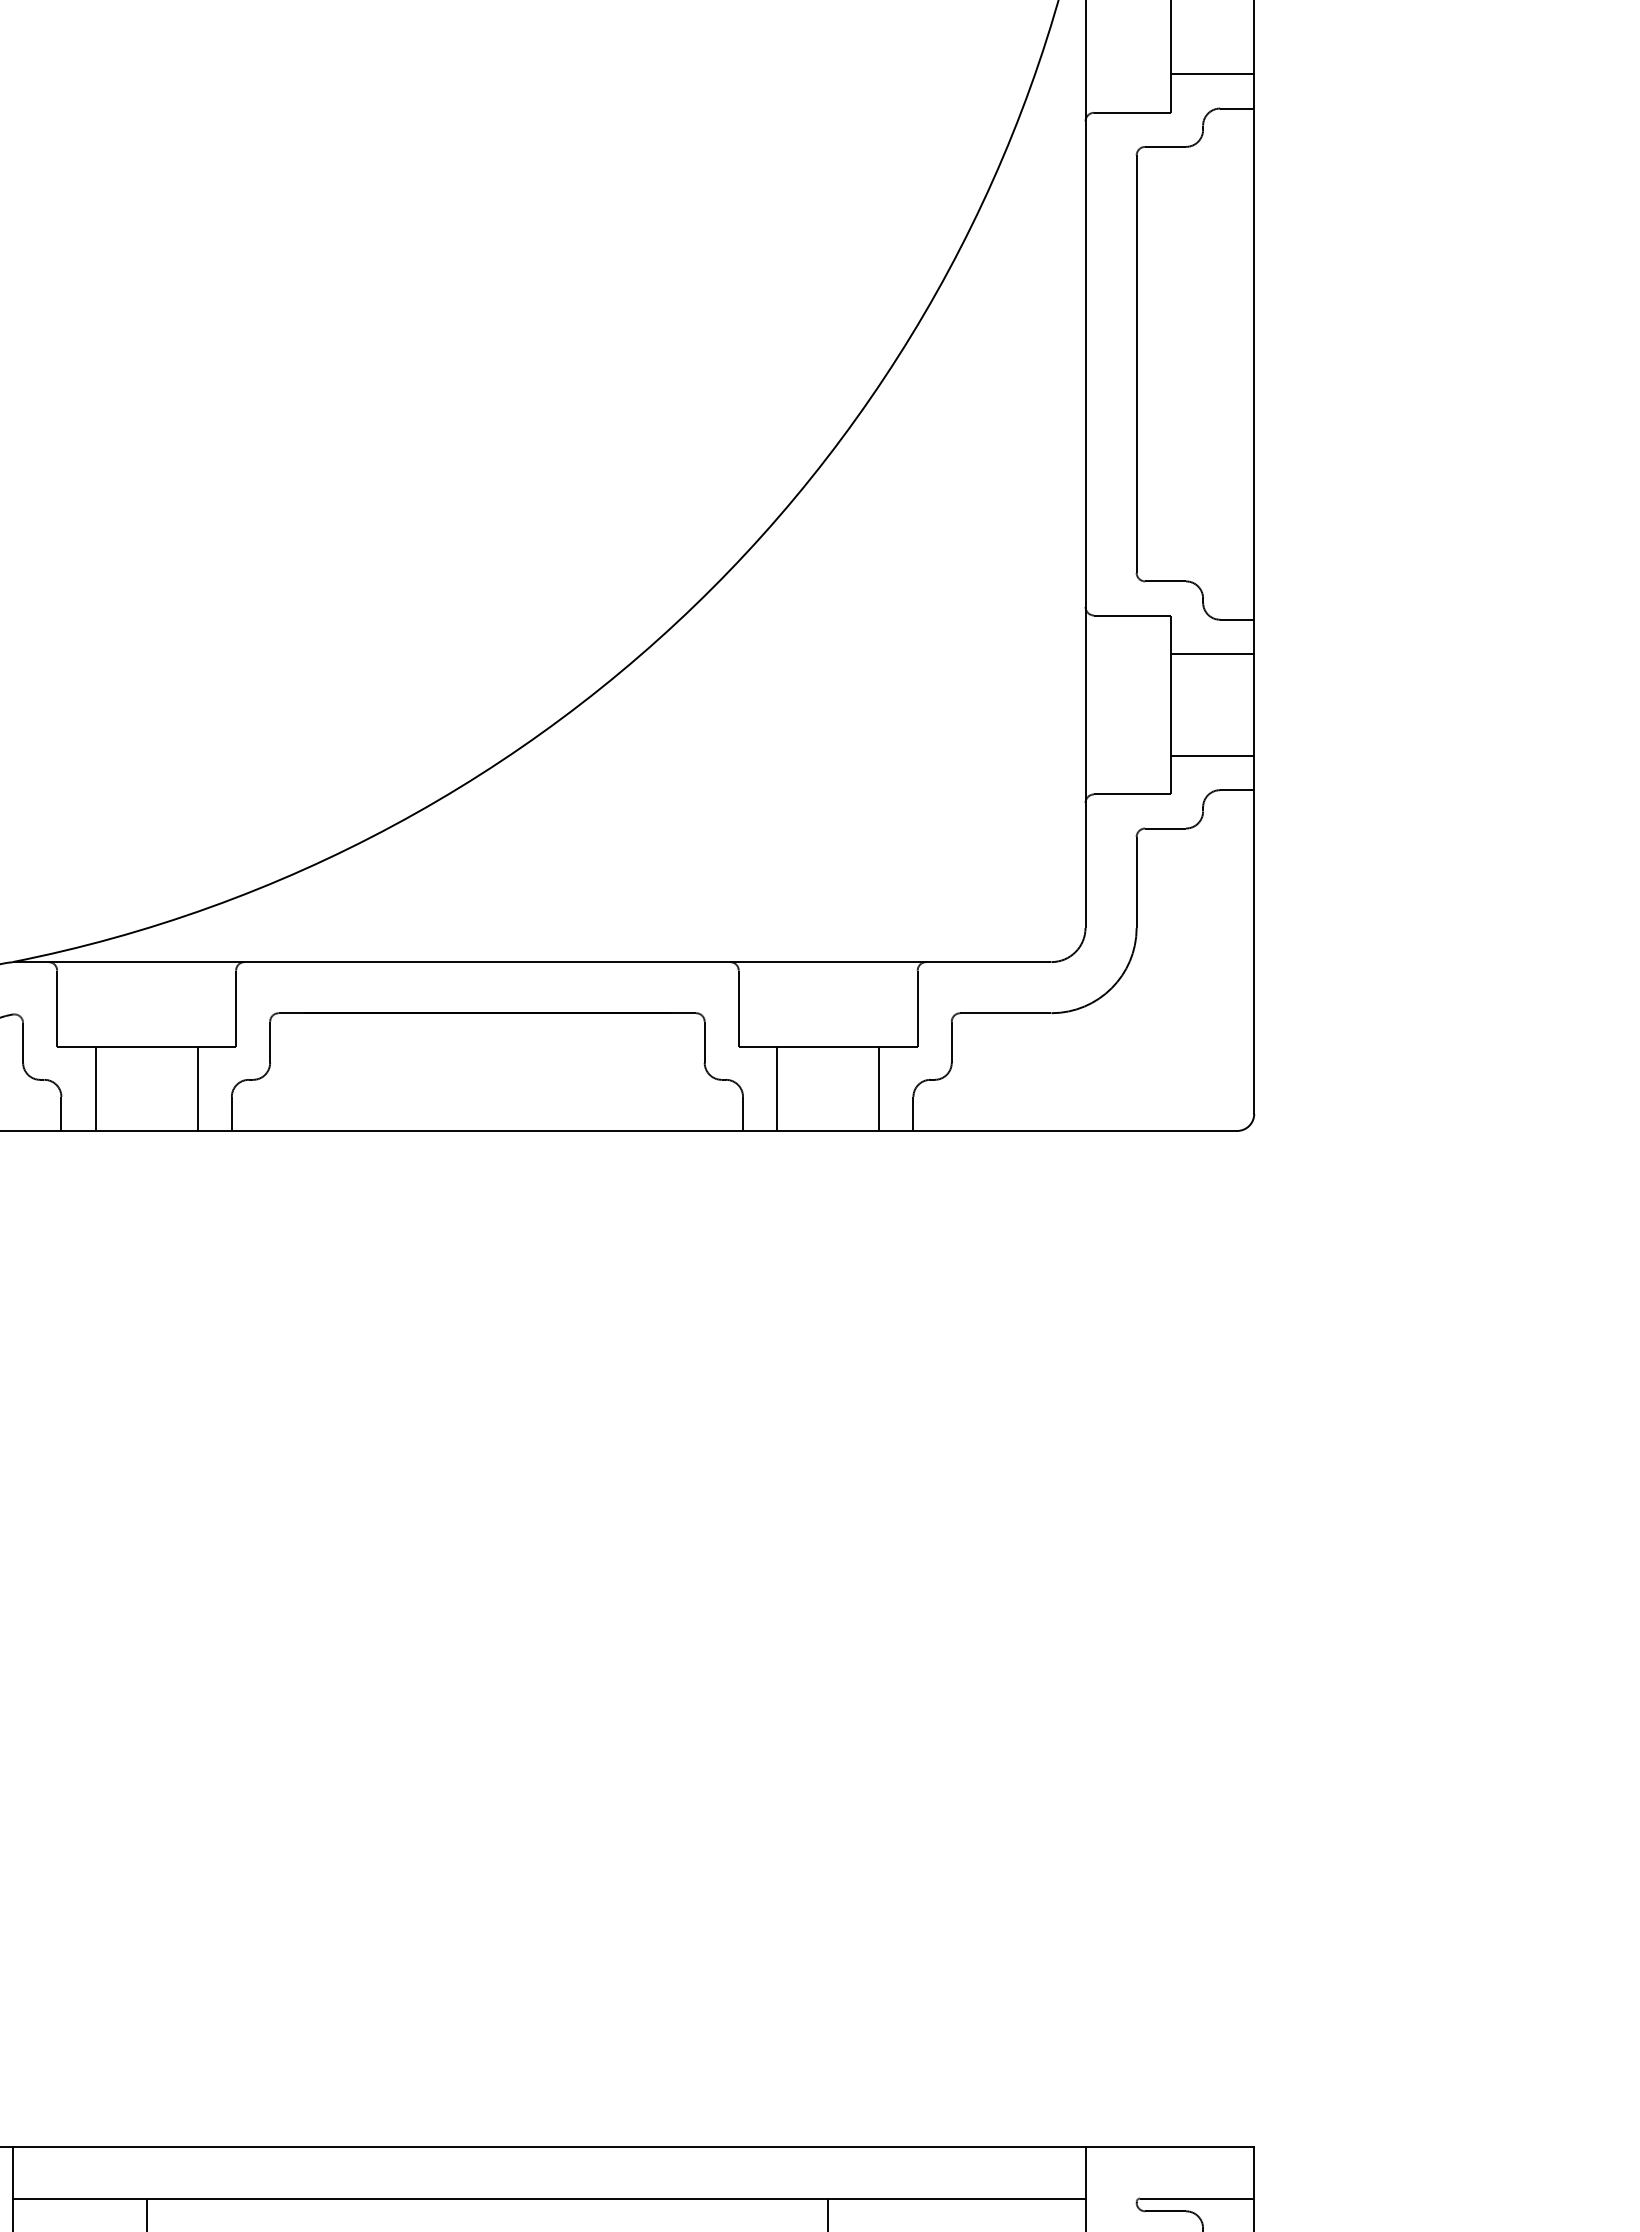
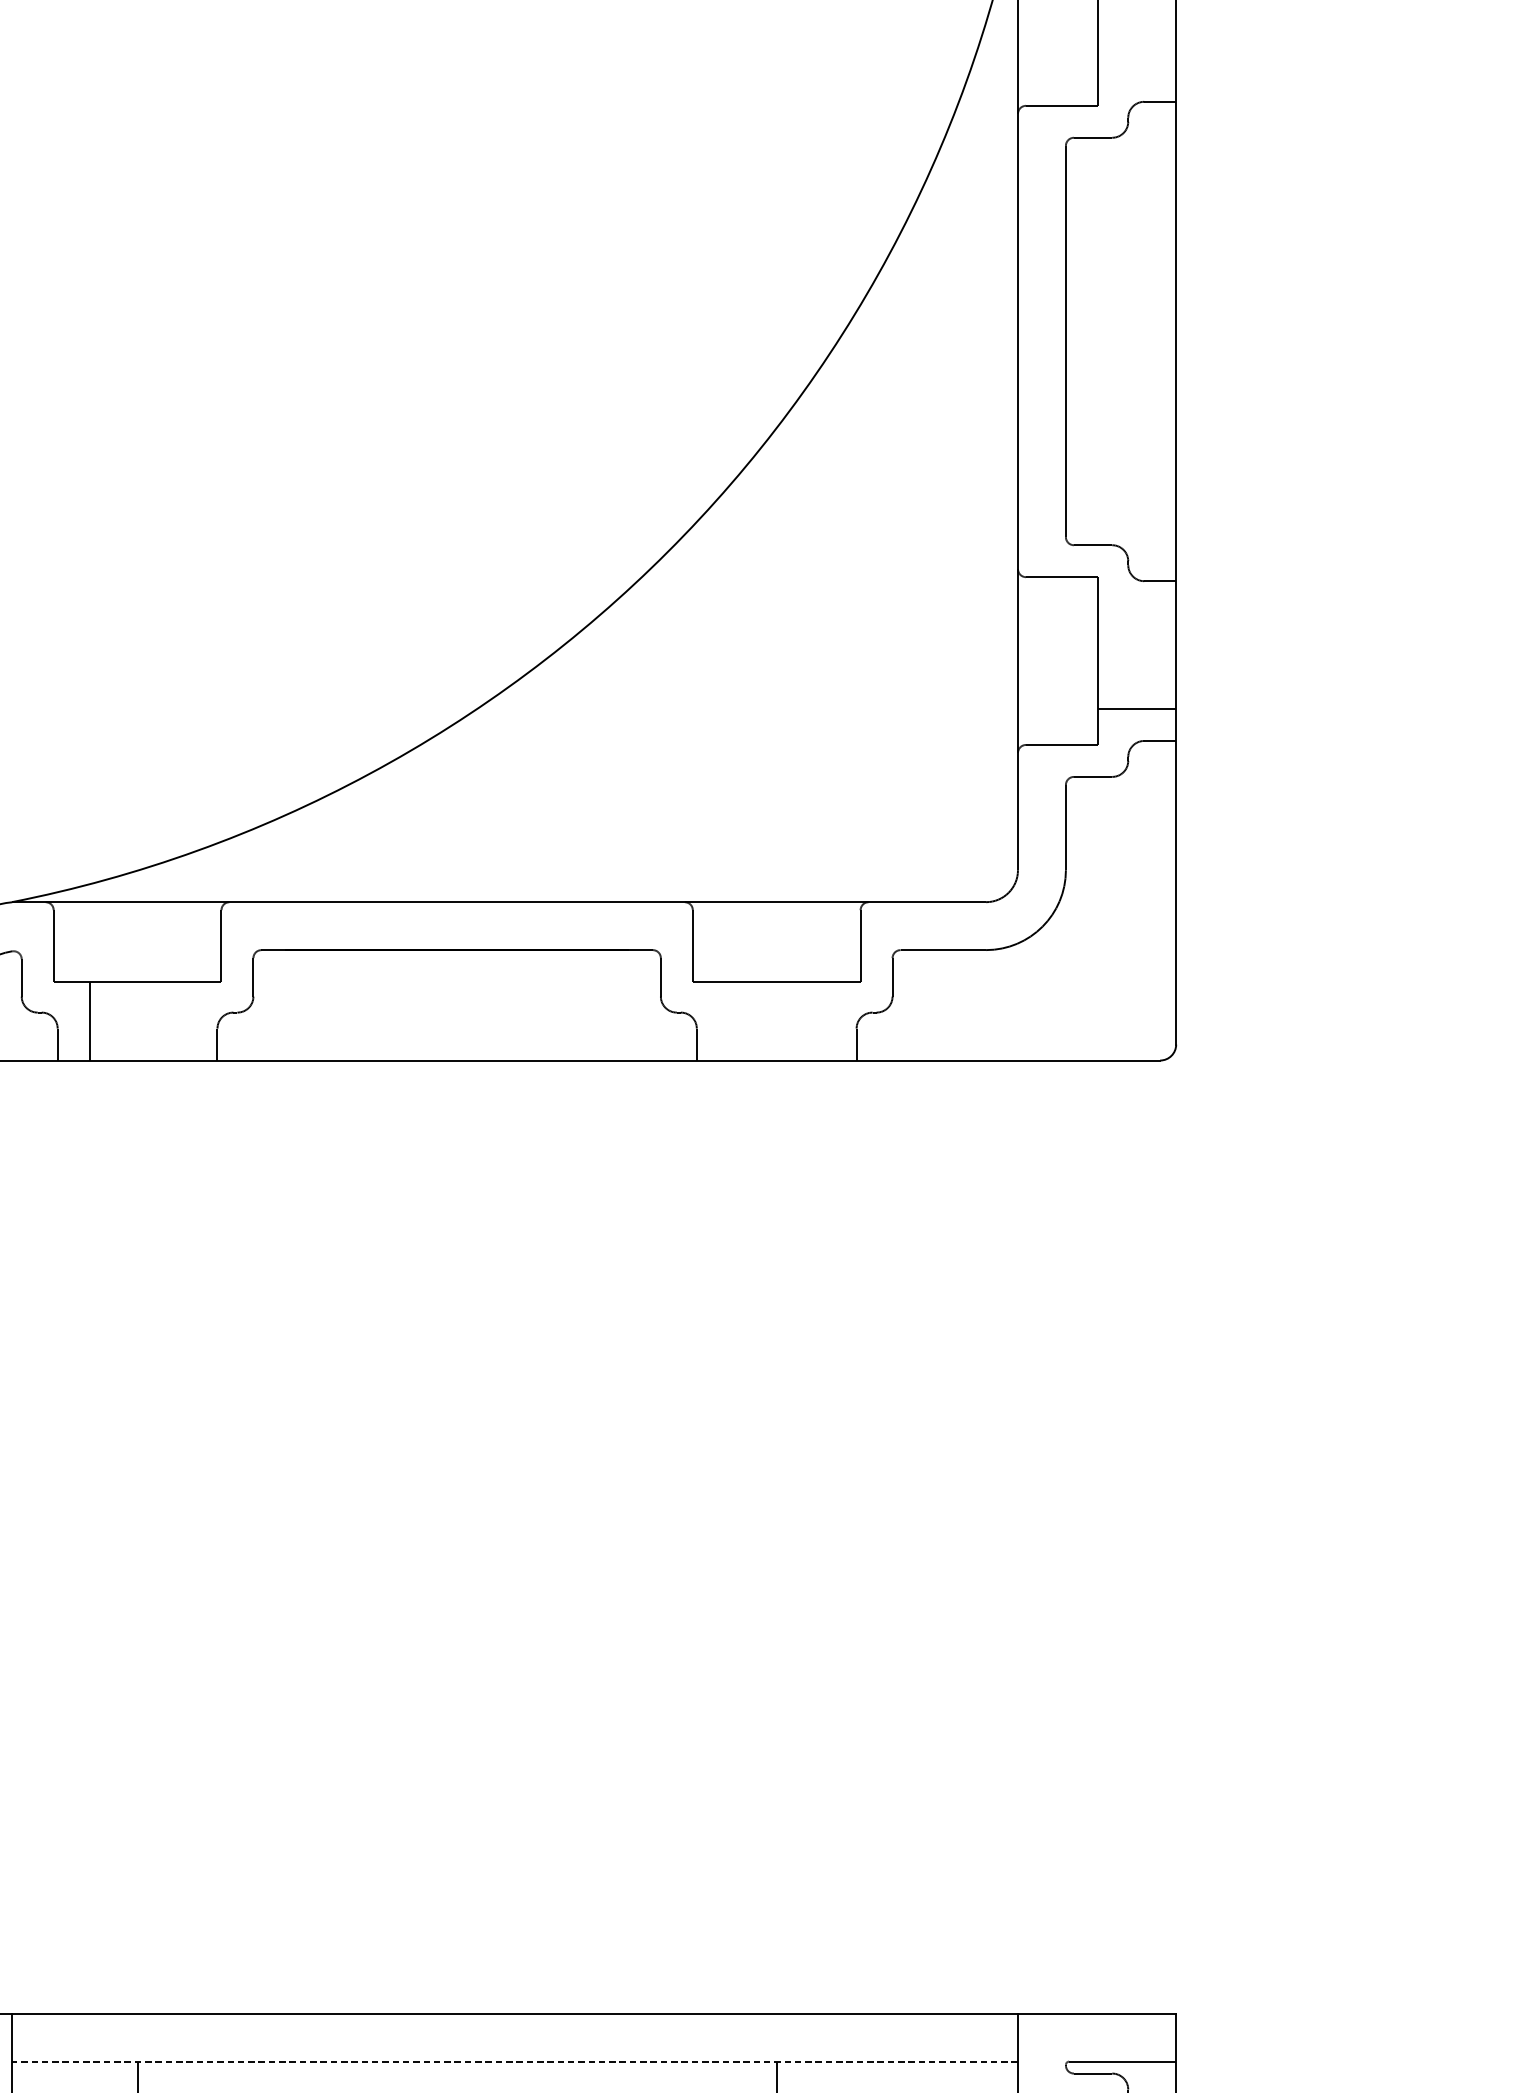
line: (1212, 74) -> (1137, 69), removed
line: (1212, 653) -> (1137, 612), removed
line: (197, 1088) -> (185, 1020), removed
line: (777, 1088) -> (729, 1020), removed
line: (879, 1088) -> (824, 1020), removed
line: (548, 2198) -> (514, 2061), solid -> dashed

